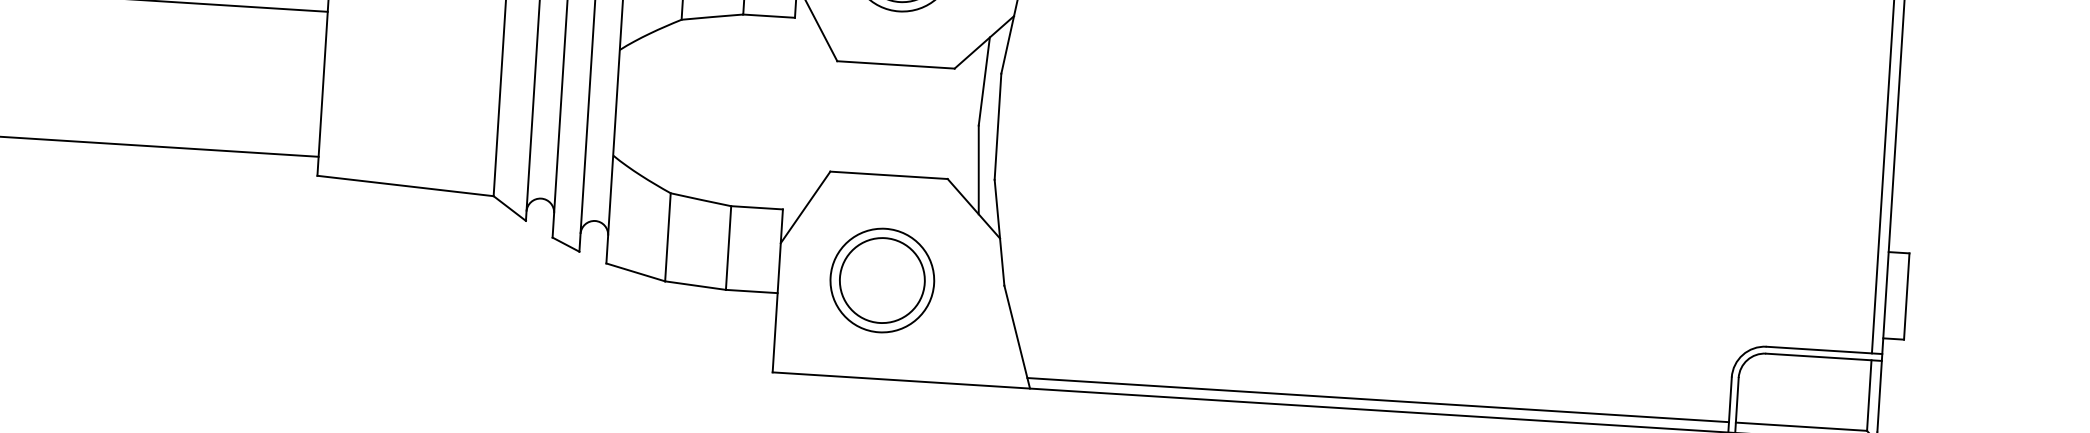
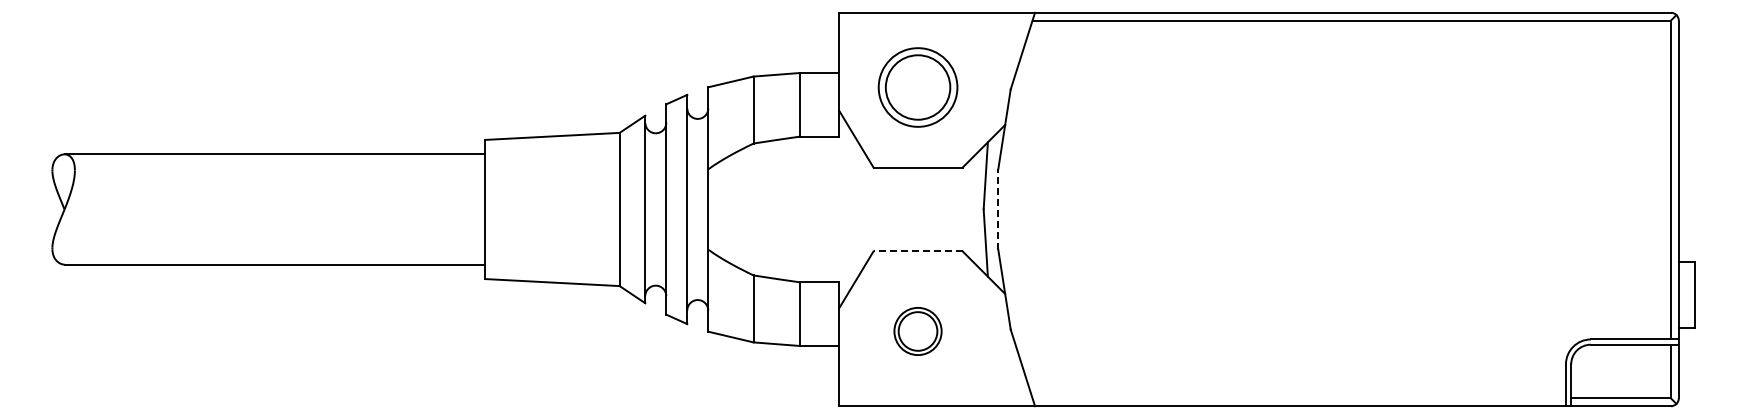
line: (998, 126) -> (998, 209), solid -> dashed
line: (889, 175) -> (918, 251), solid -> dashed
part: (881, 280) -> (917, 331), size x0.6
line: (1377, 400) -> (1298, 398), removed

